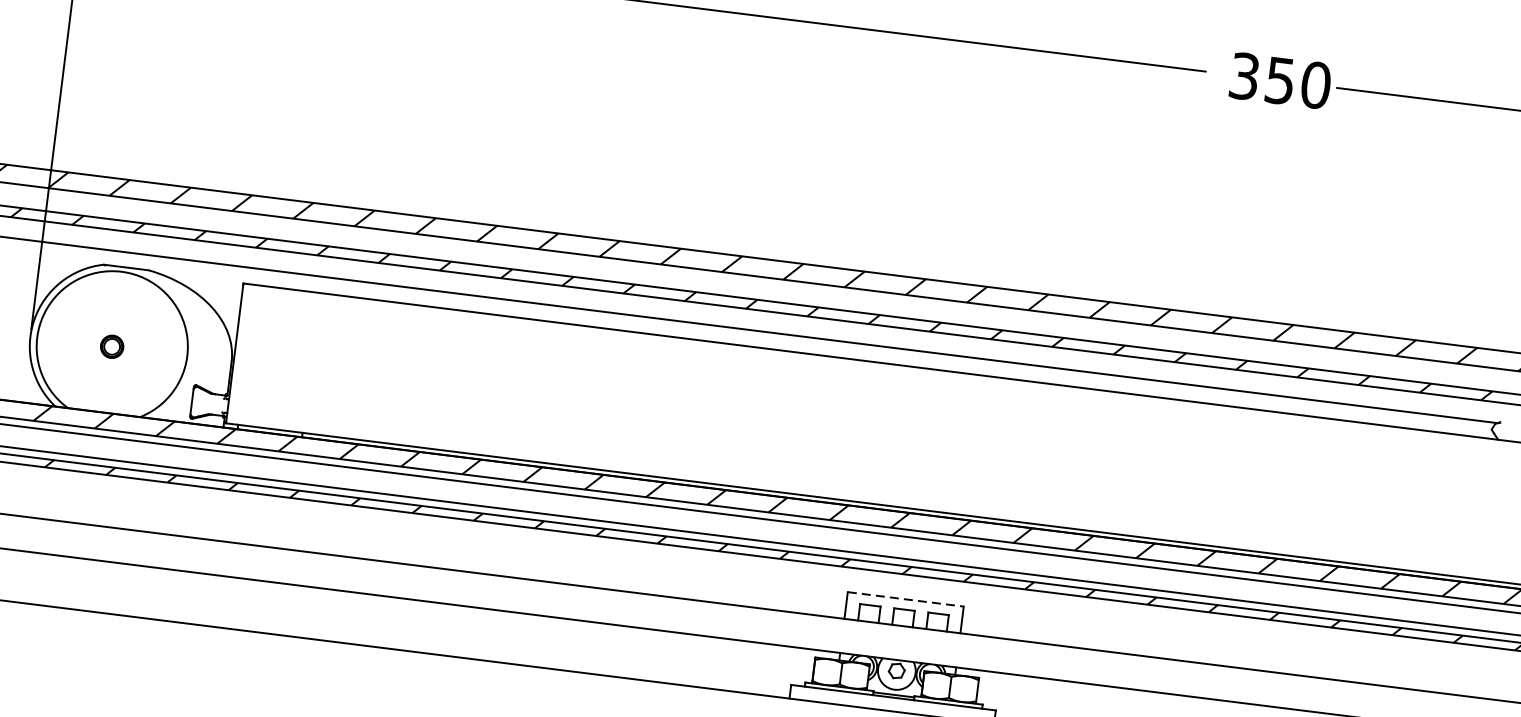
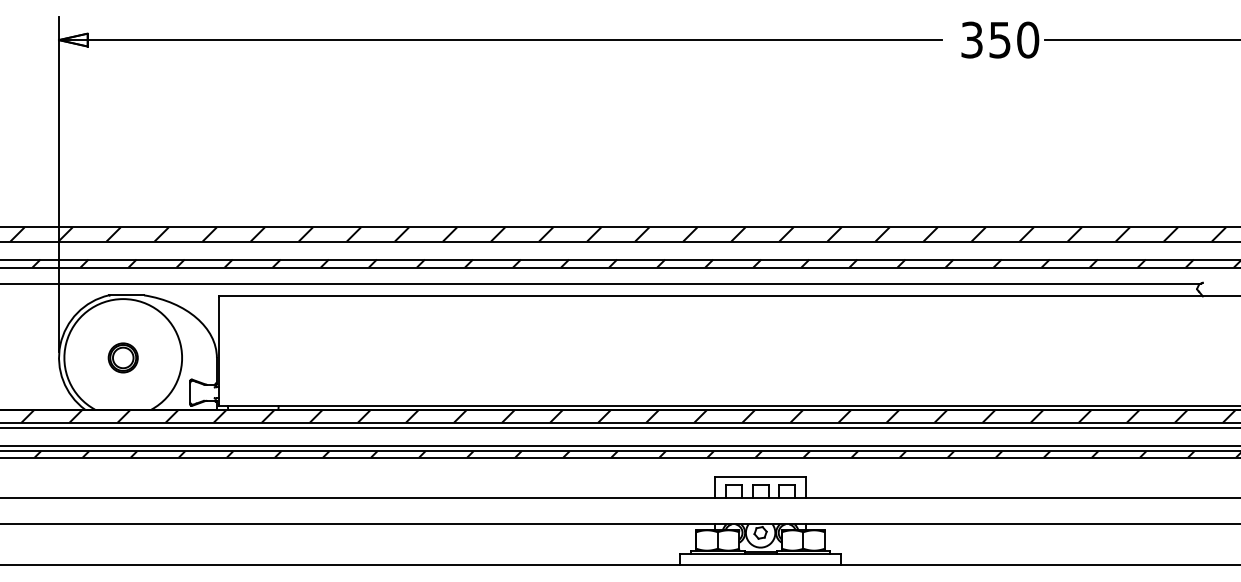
part: (111, 346) -> (122, 357), size x1.67
line: (906, 599) -> (761, 476), dashed -> solid

